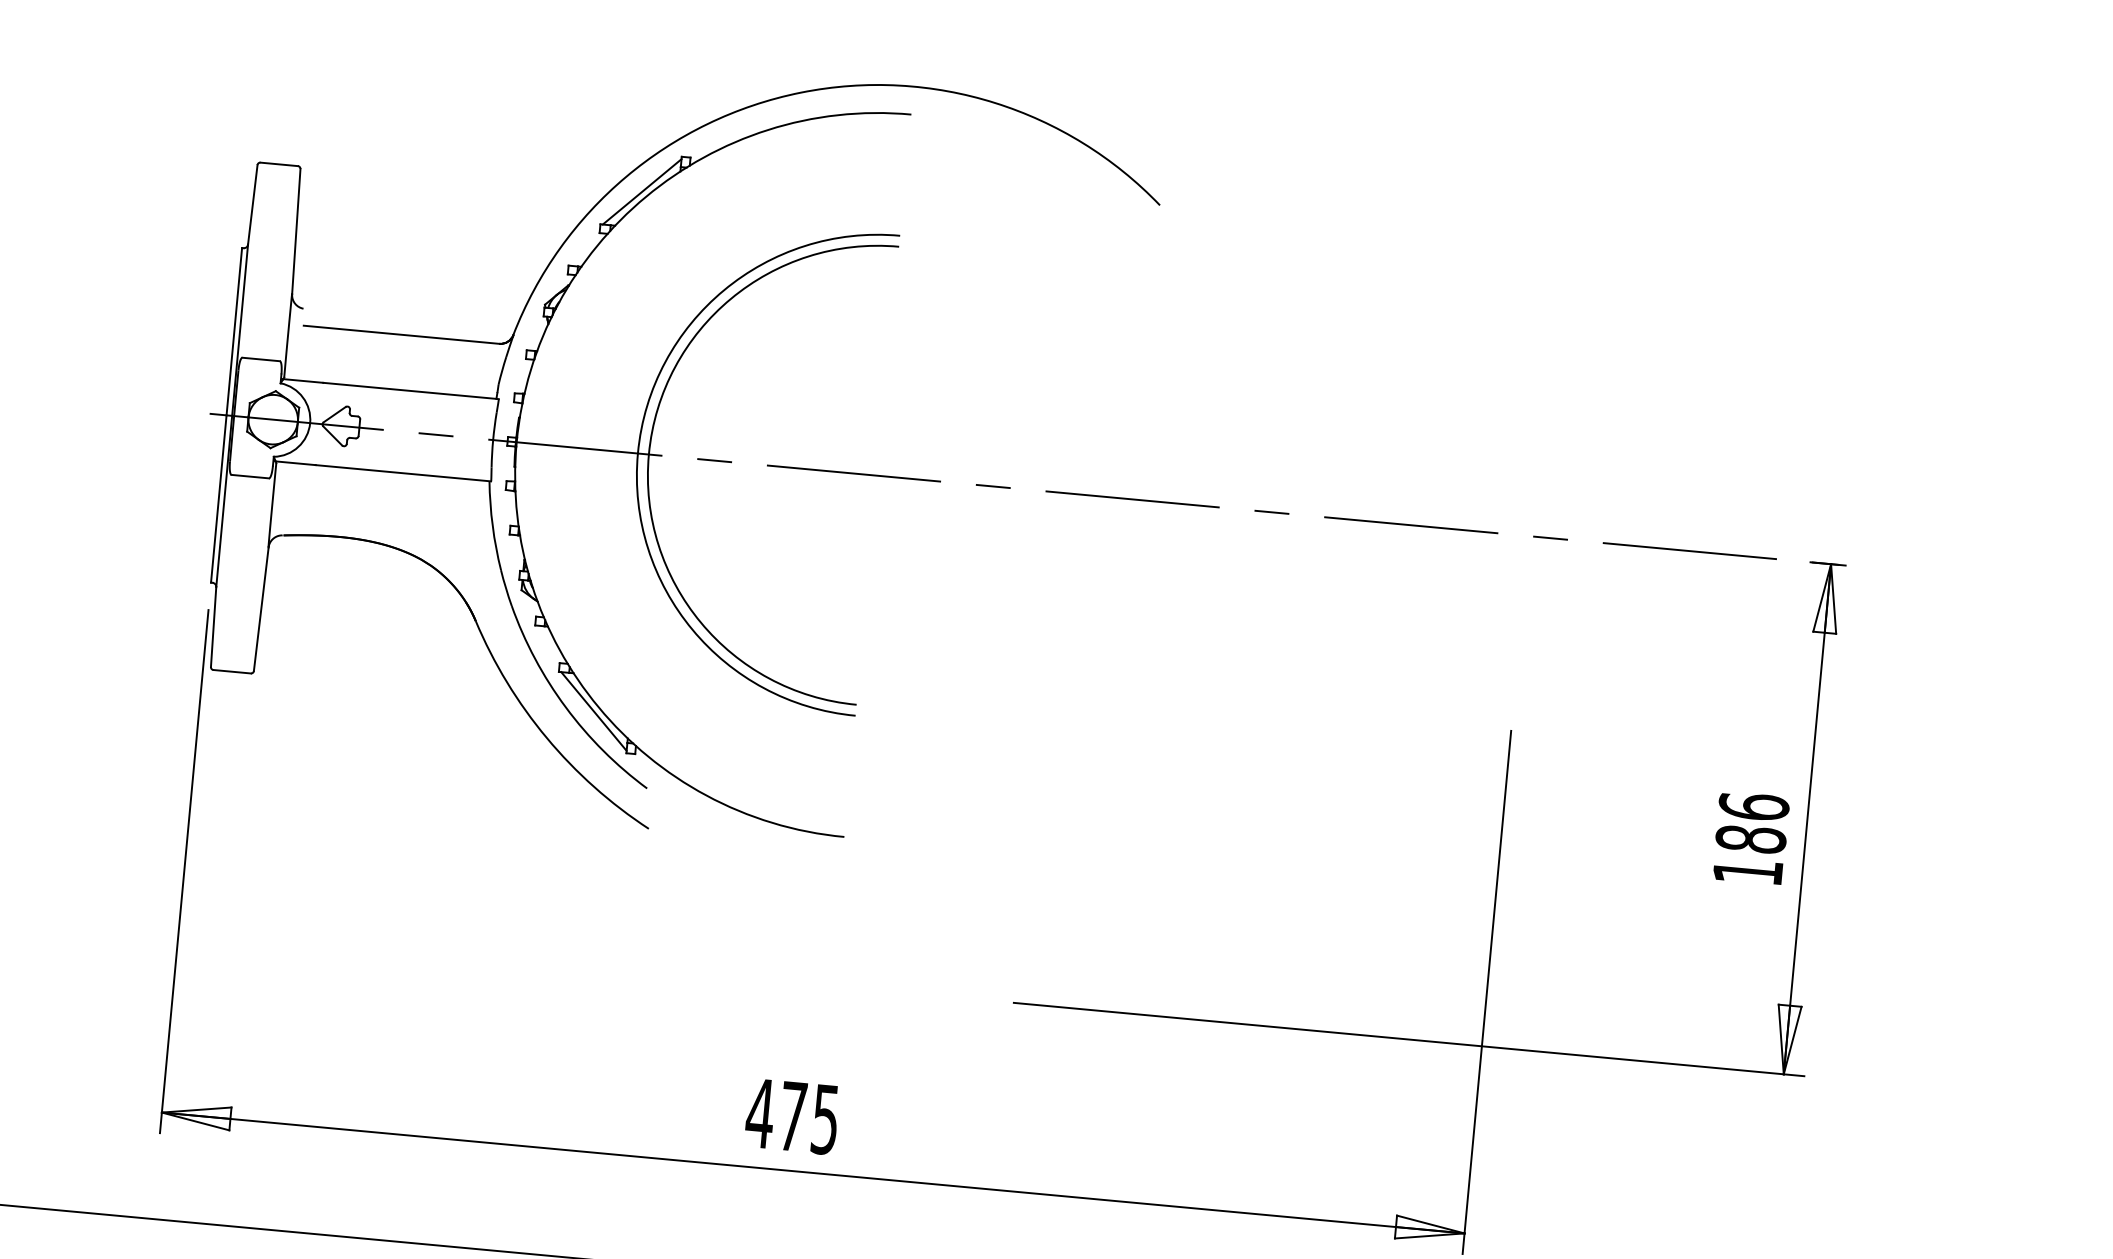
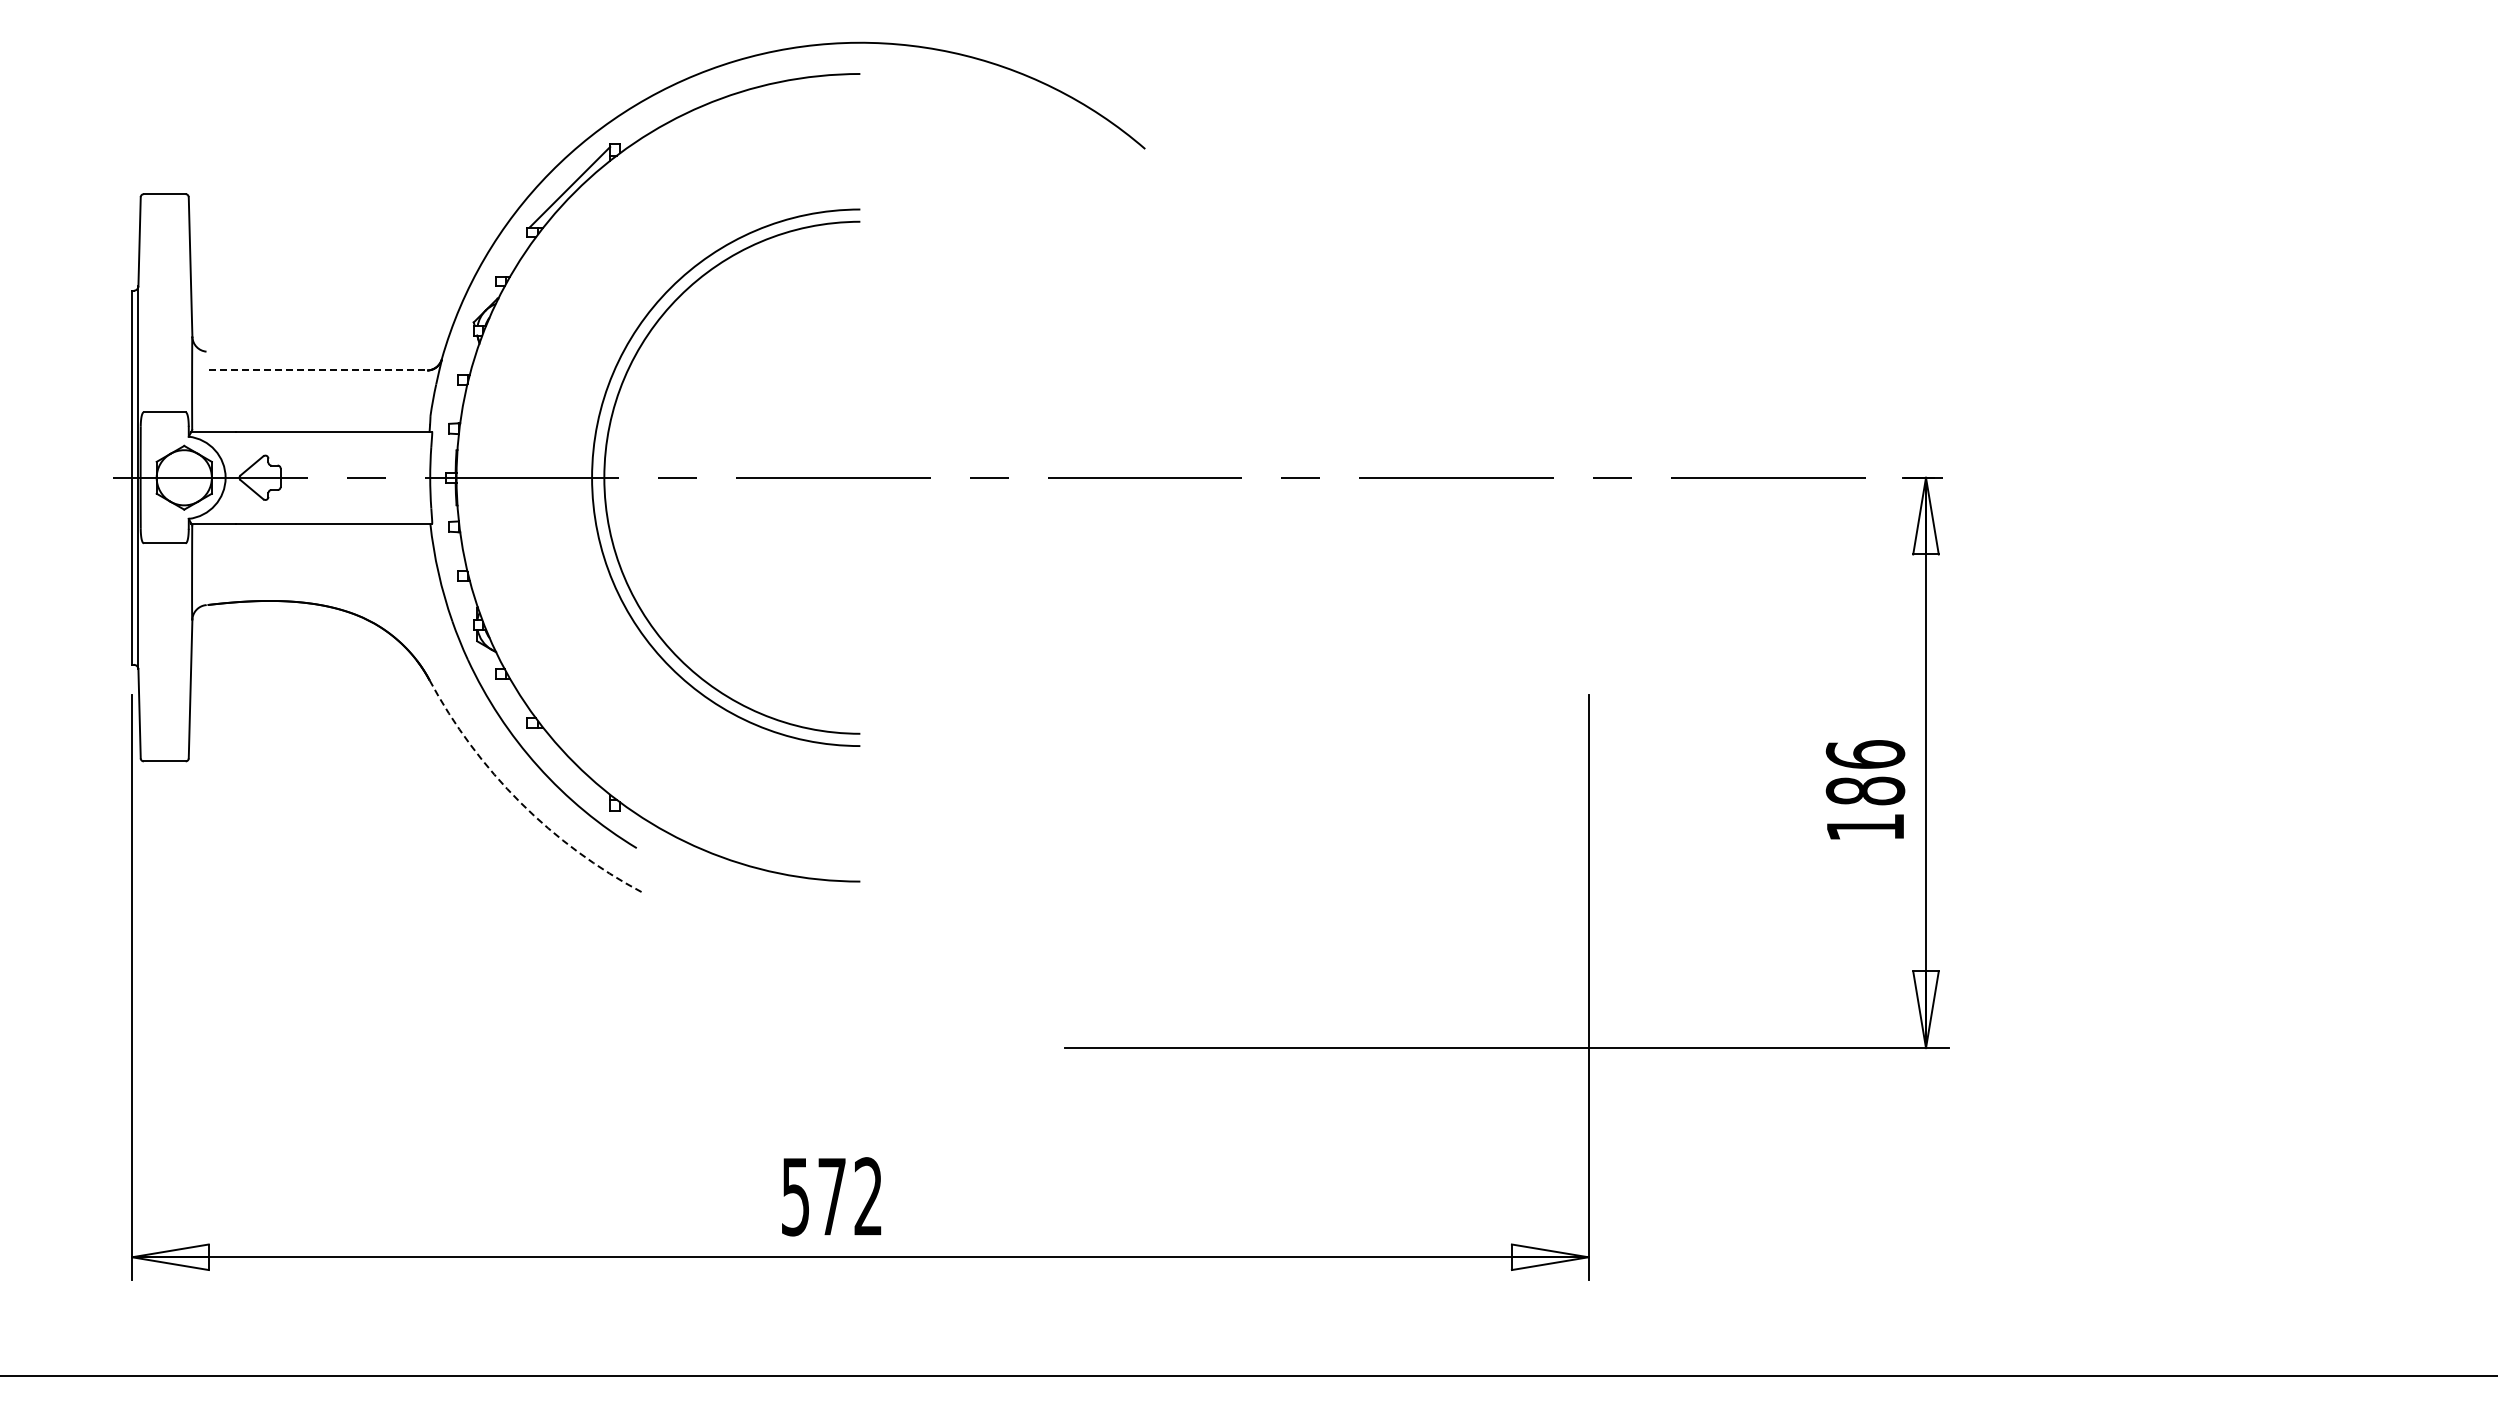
line: (402, 334) -> (318, 370), solid -> dashed
line: (593, 710) -> (569, 767), removed
arc: (546, 738) -> (520, 802), solid -> dashed
text: (791, 1116) -> (830, 1196), 475 -> 572

